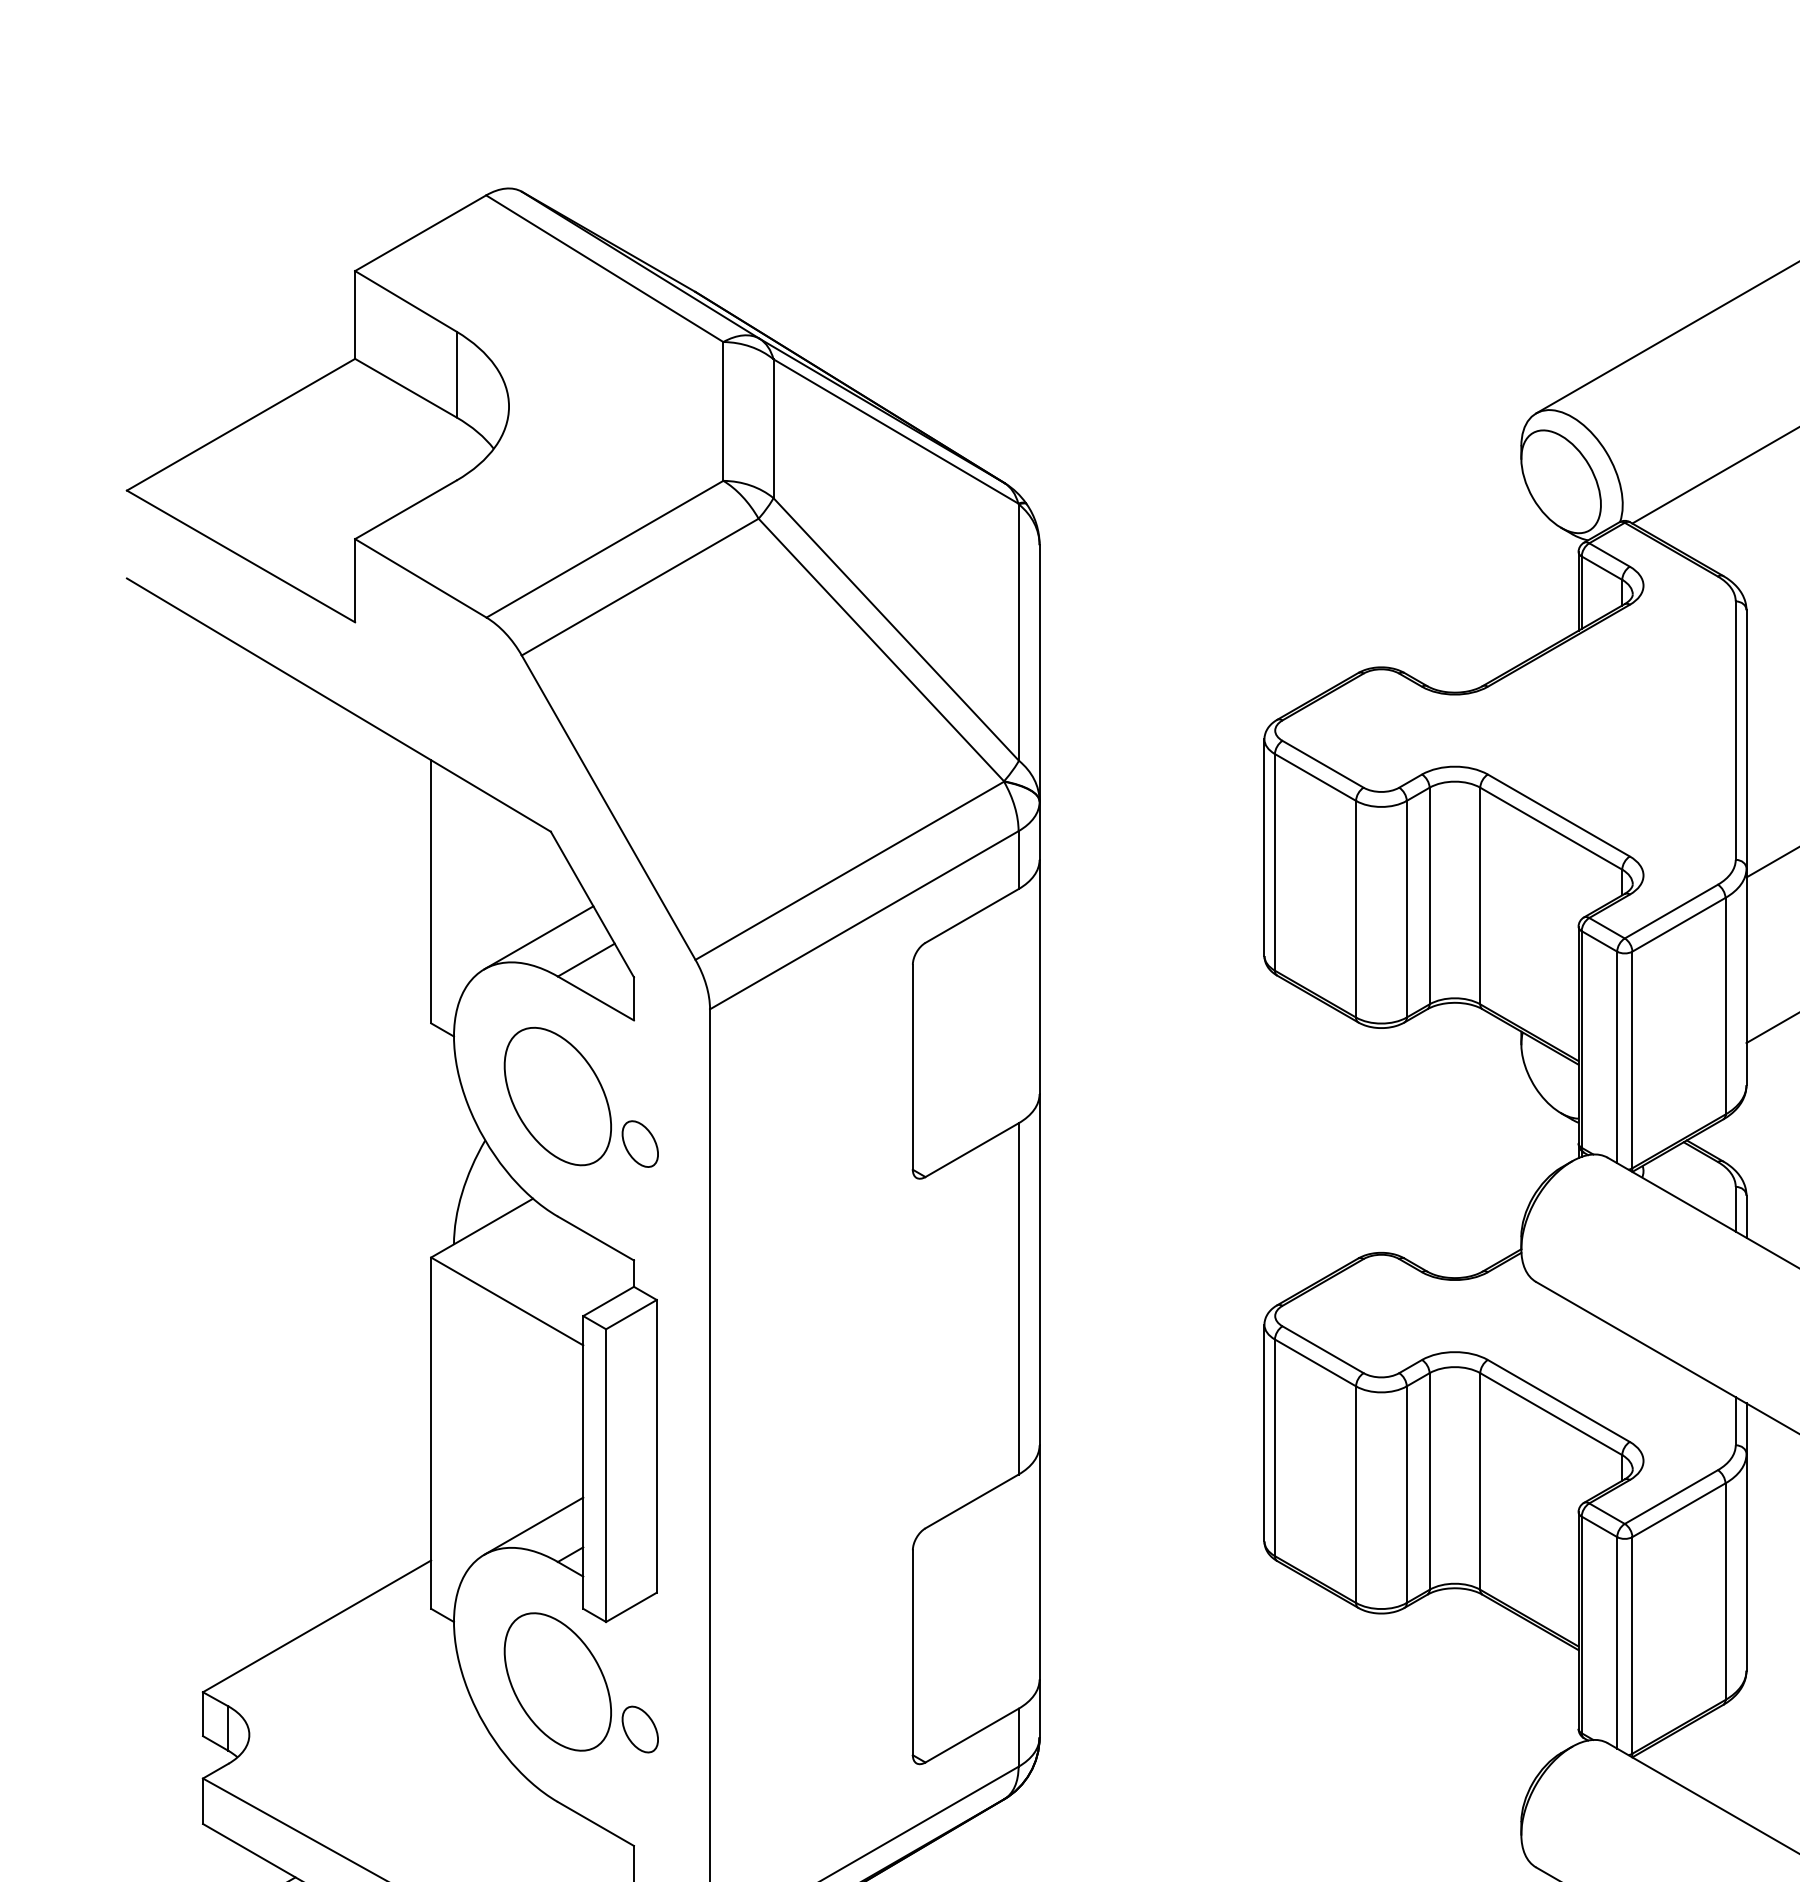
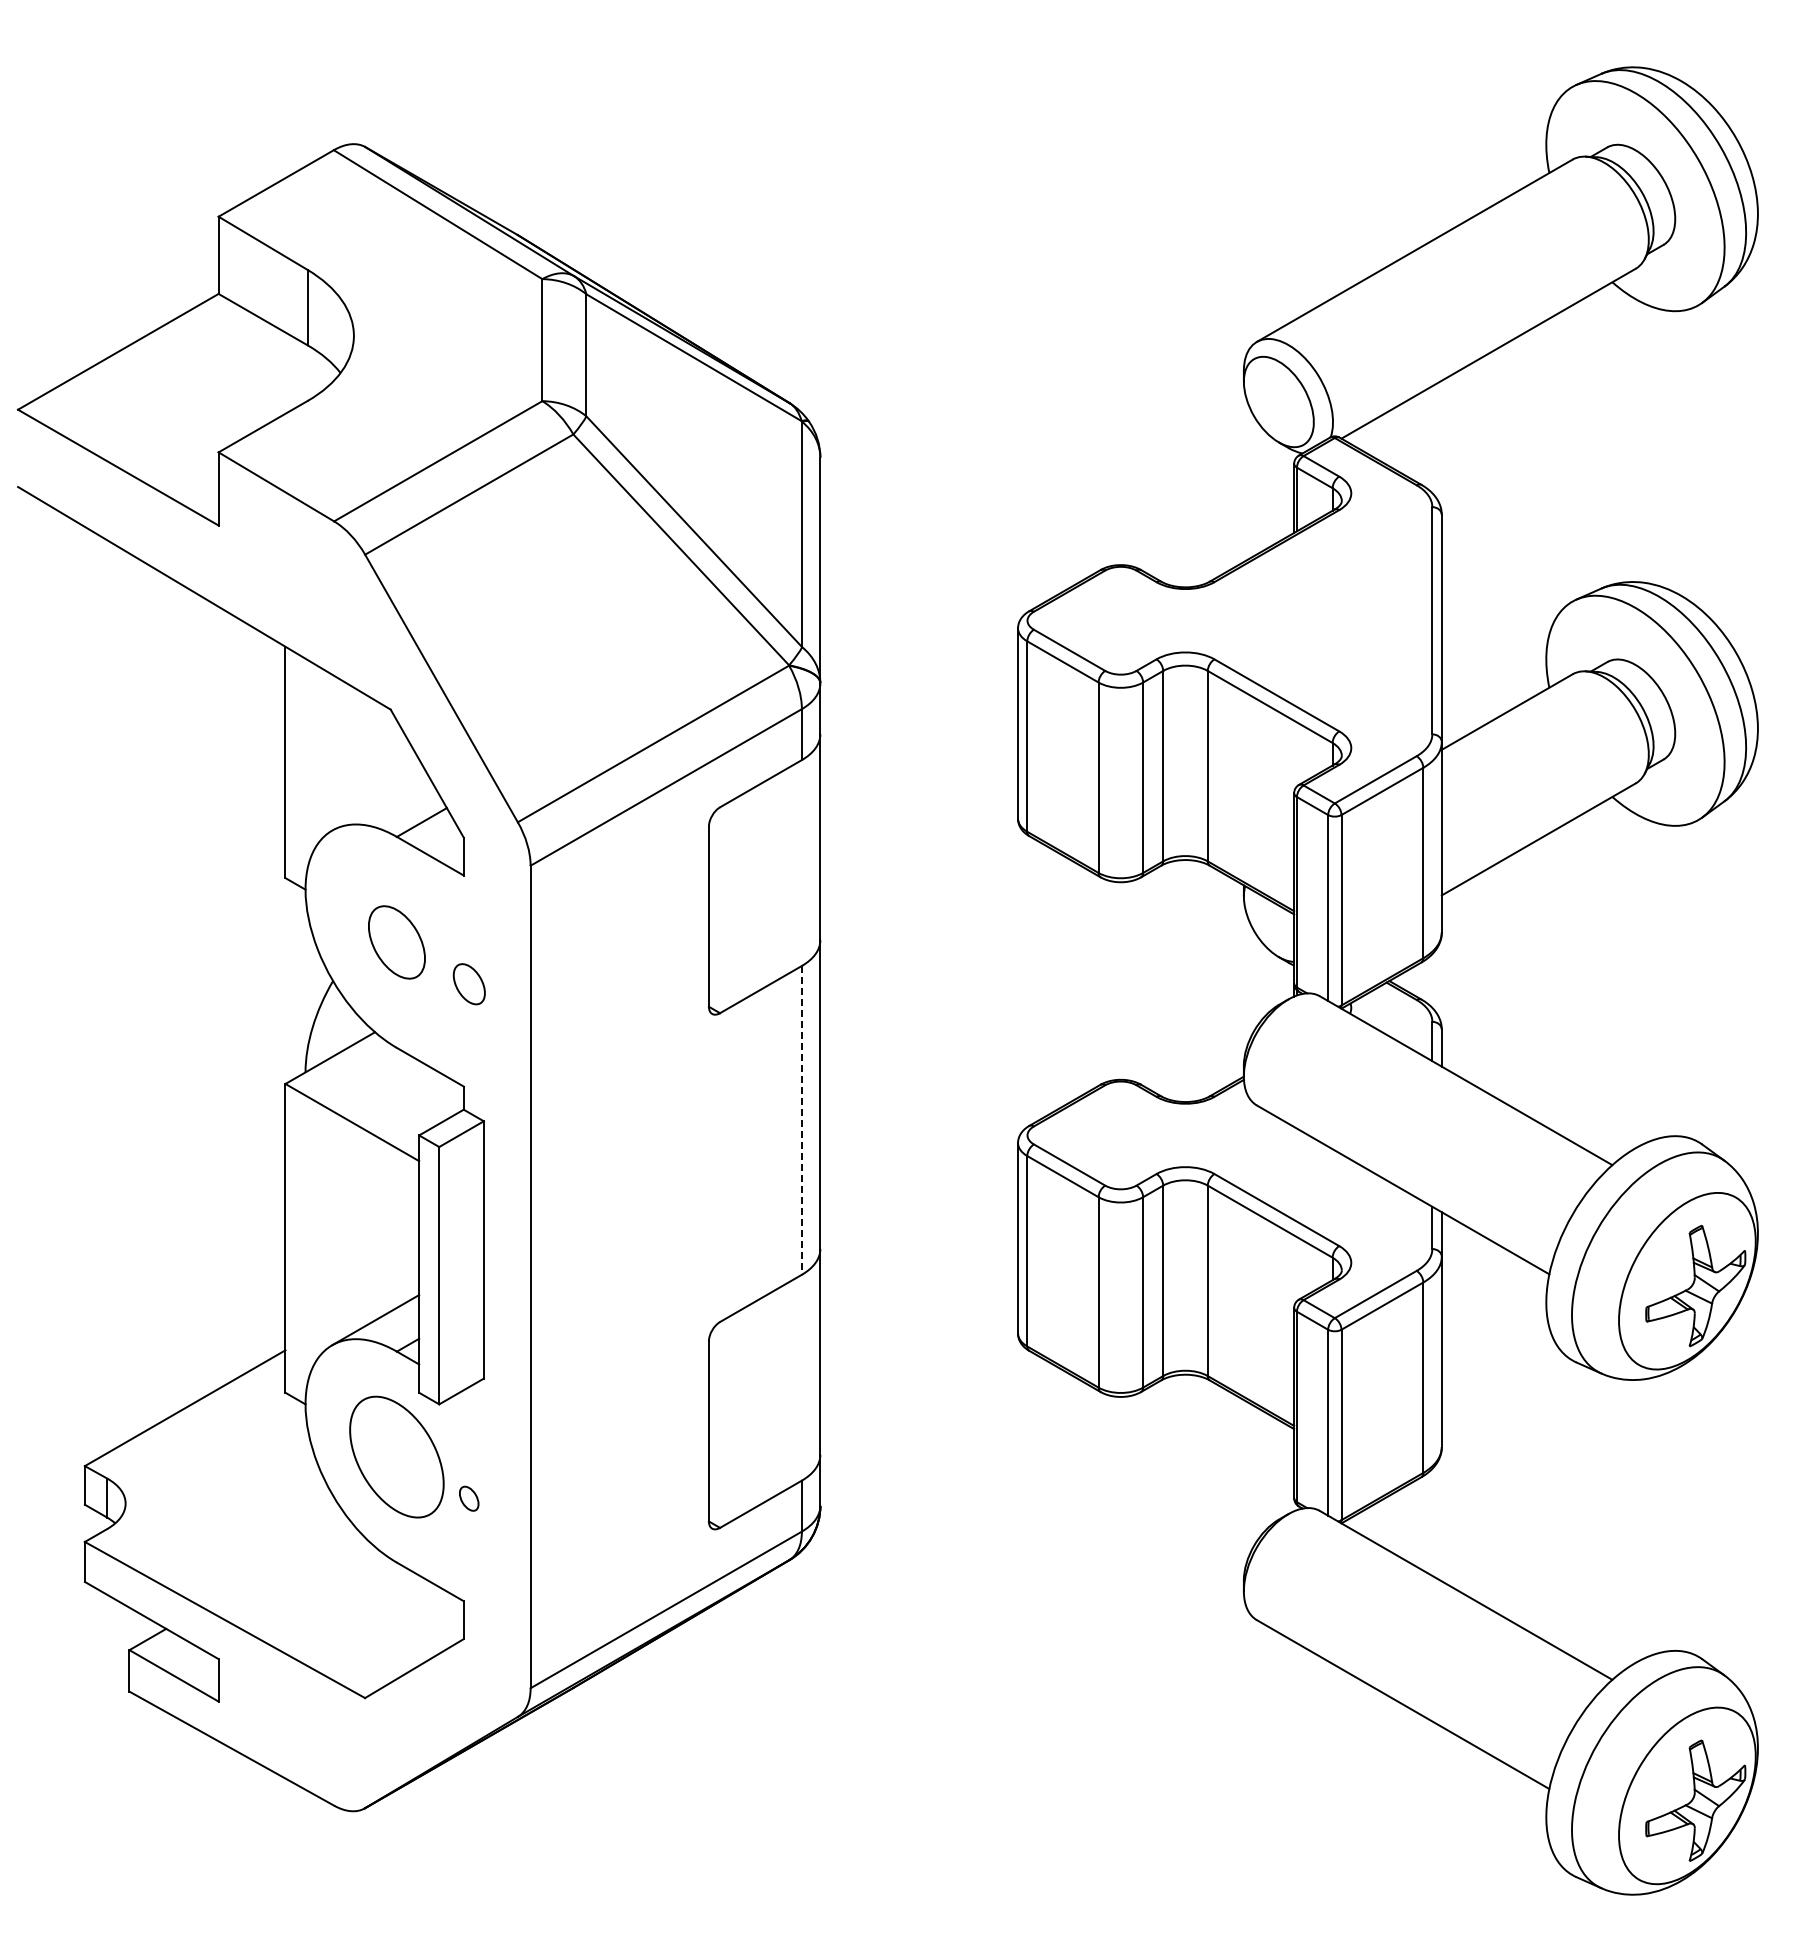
line: (539, 937) -> (380, 802), removed
part: (557, 1096) -> (396, 942), size x0.6
line: (1018, 1299) -> (801, 1120), solid -> dashed
part: (639, 1729) -> (468, 1498), size x0.6

